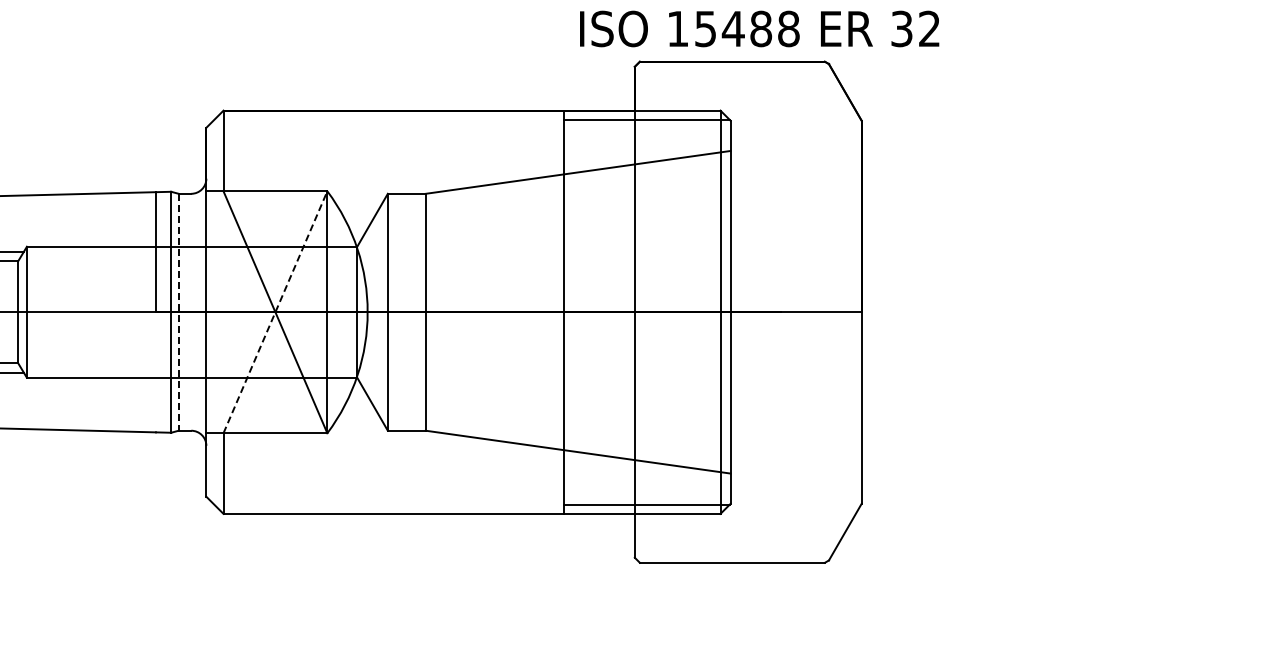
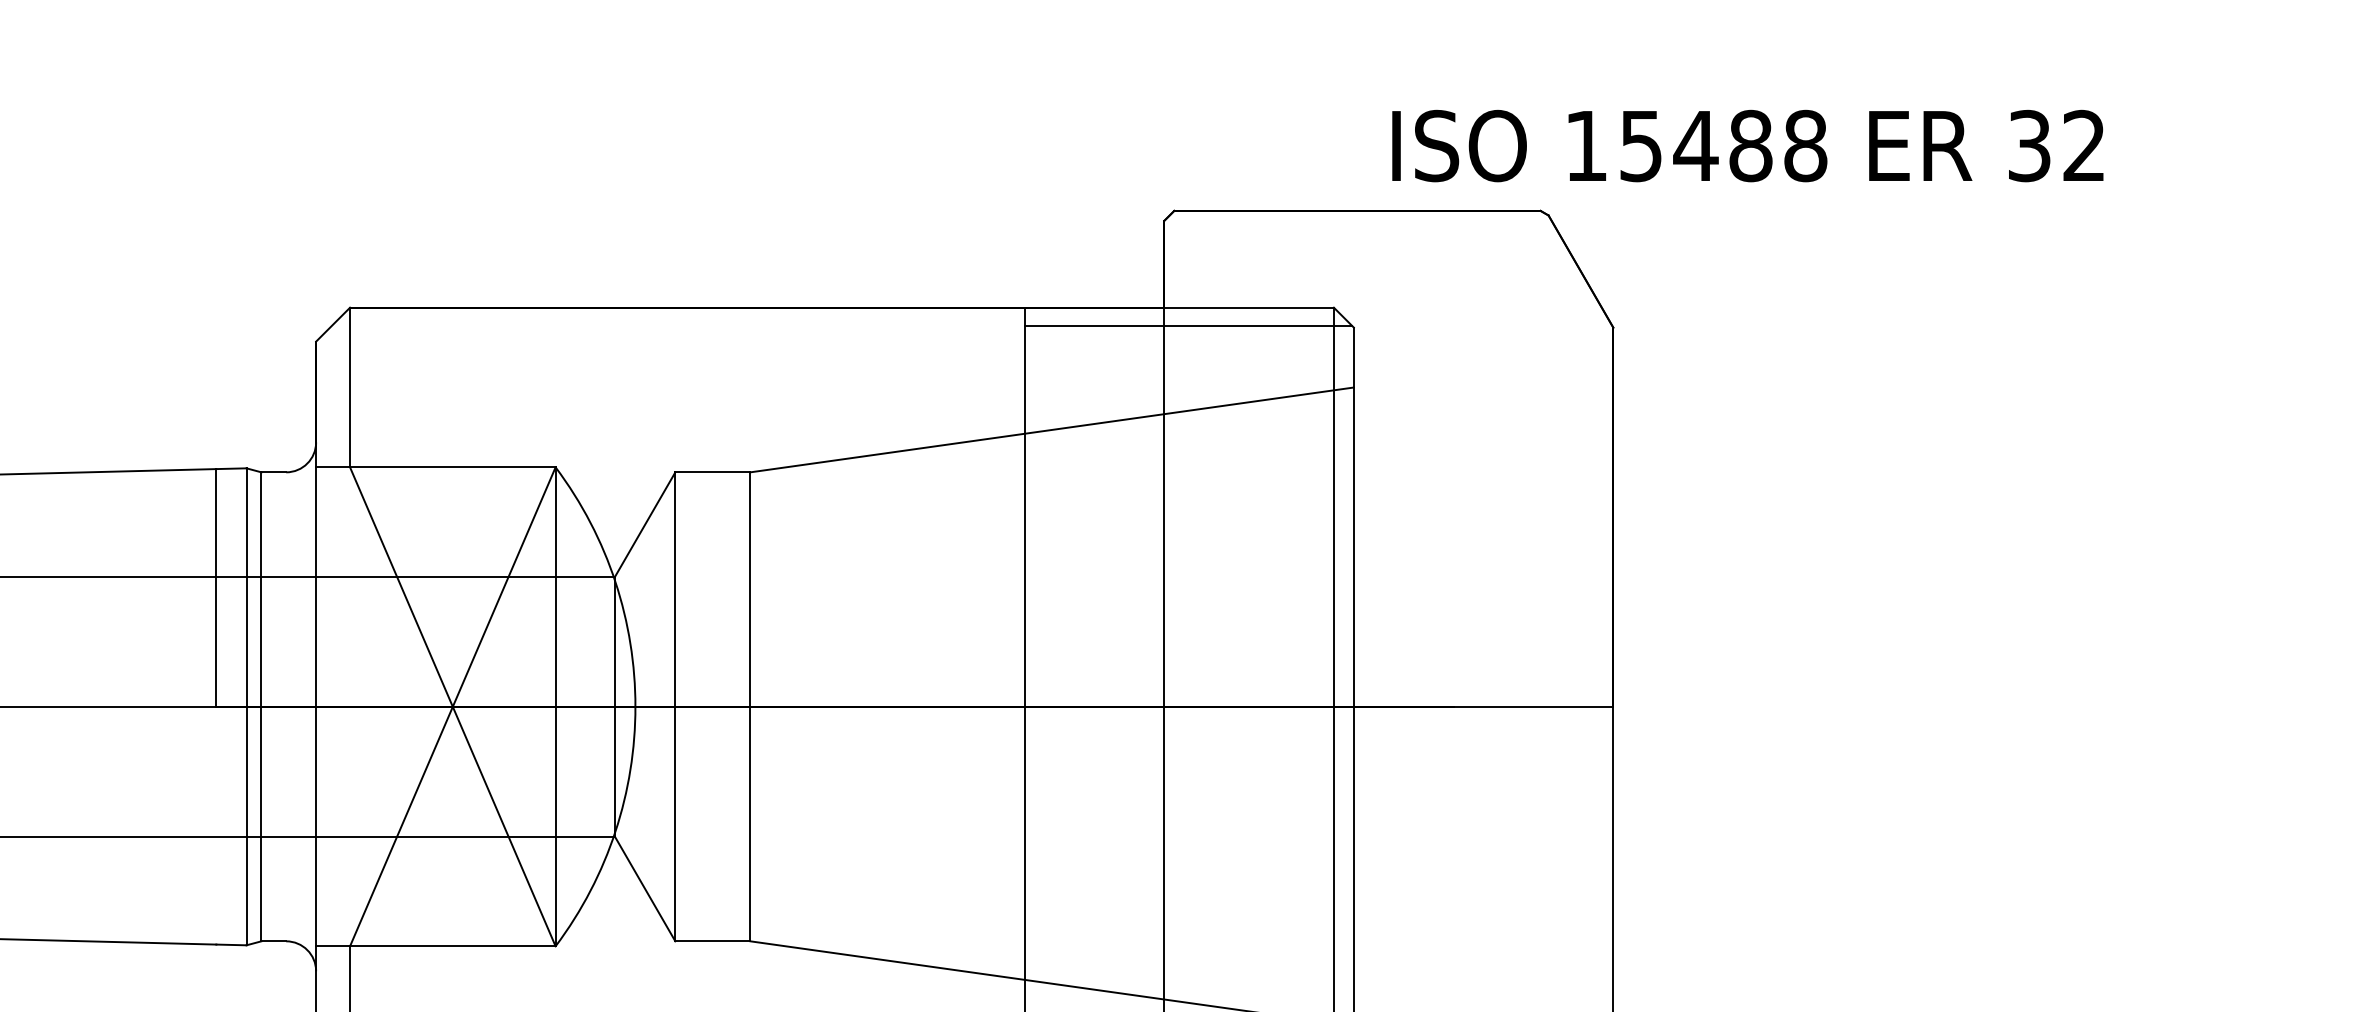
text: (759, 28) -> (1747, 145), moved
line: (178, 312) -> (260, 707), dashed -> solid
line: (275, 312) -> (452, 707), dashed -> solid

